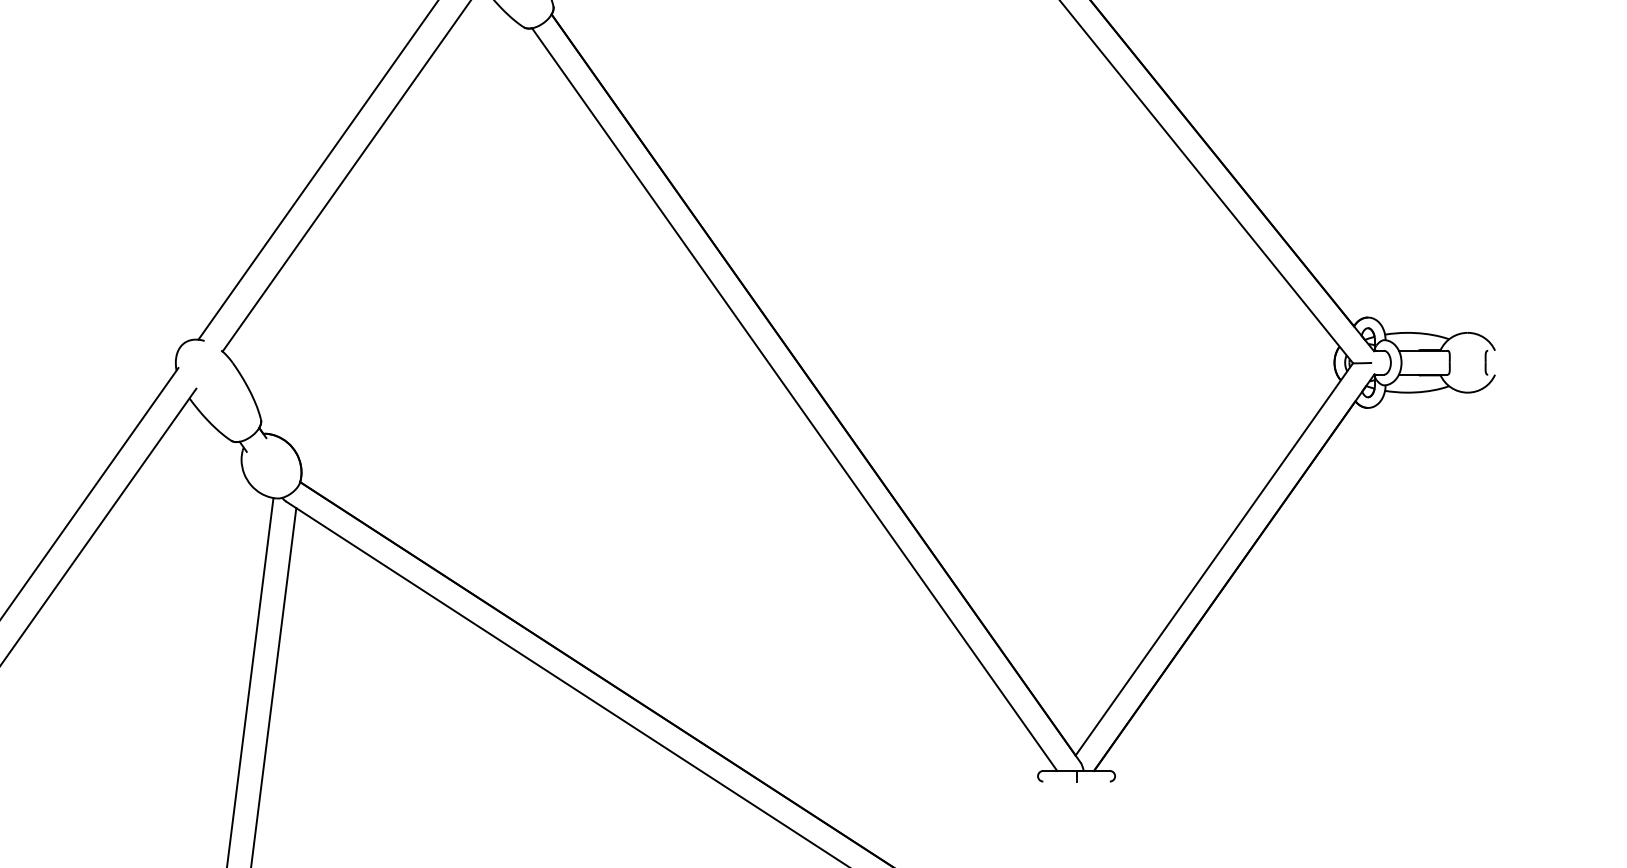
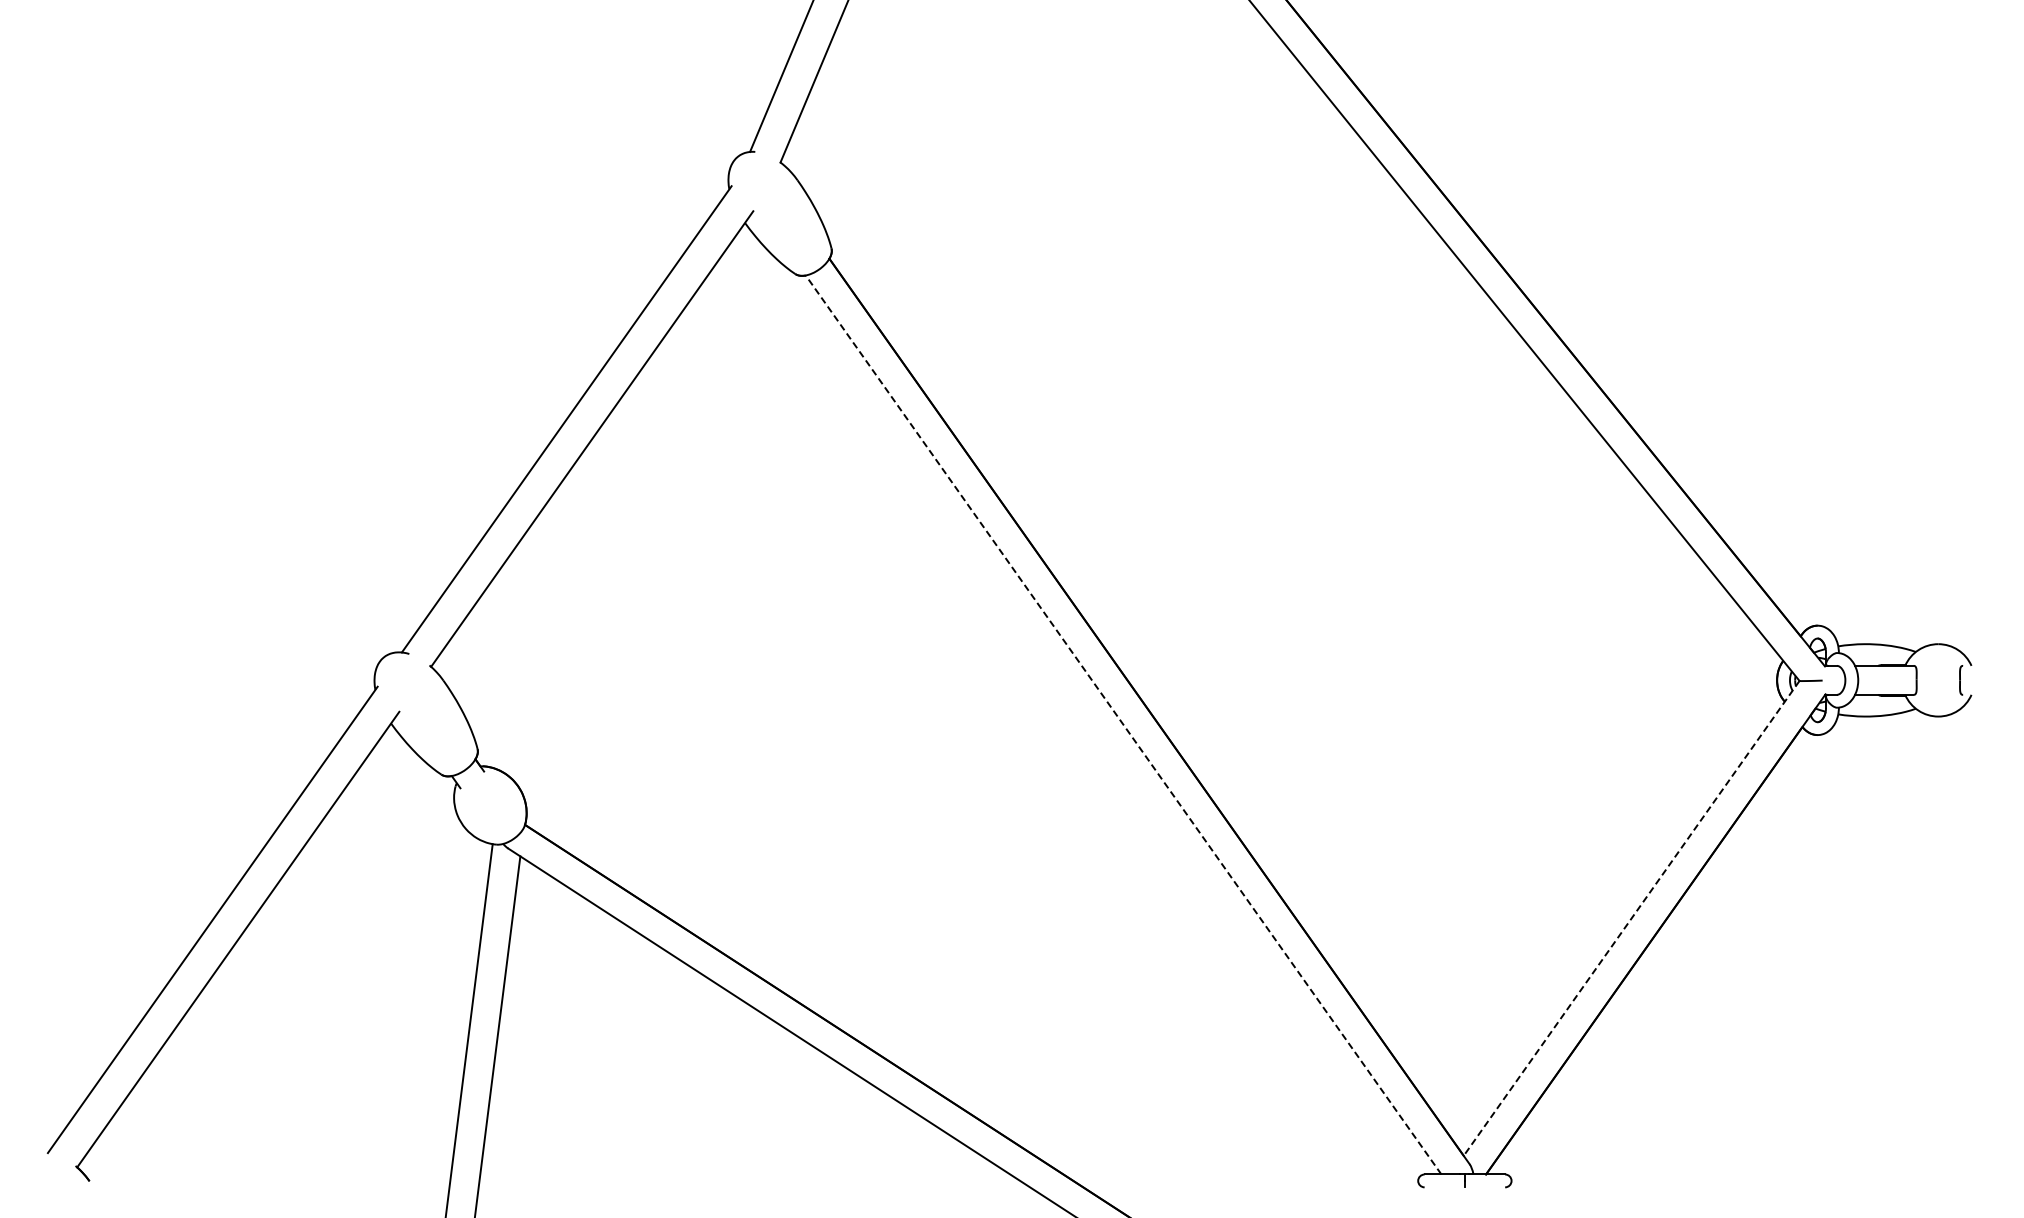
line: (794, 400) -> (1123, 725), solid -> dashed
line: (1214, 559) -> (1631, 918), solid -> dashed

